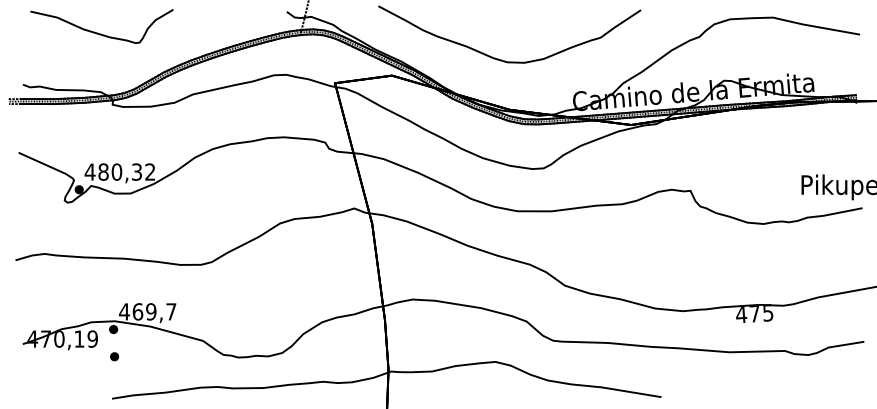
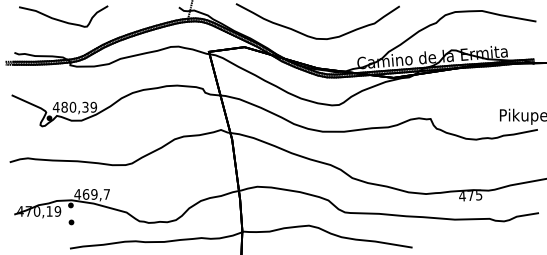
text: (149, 172) -> (93, 107), 480,32 -> 480,39

